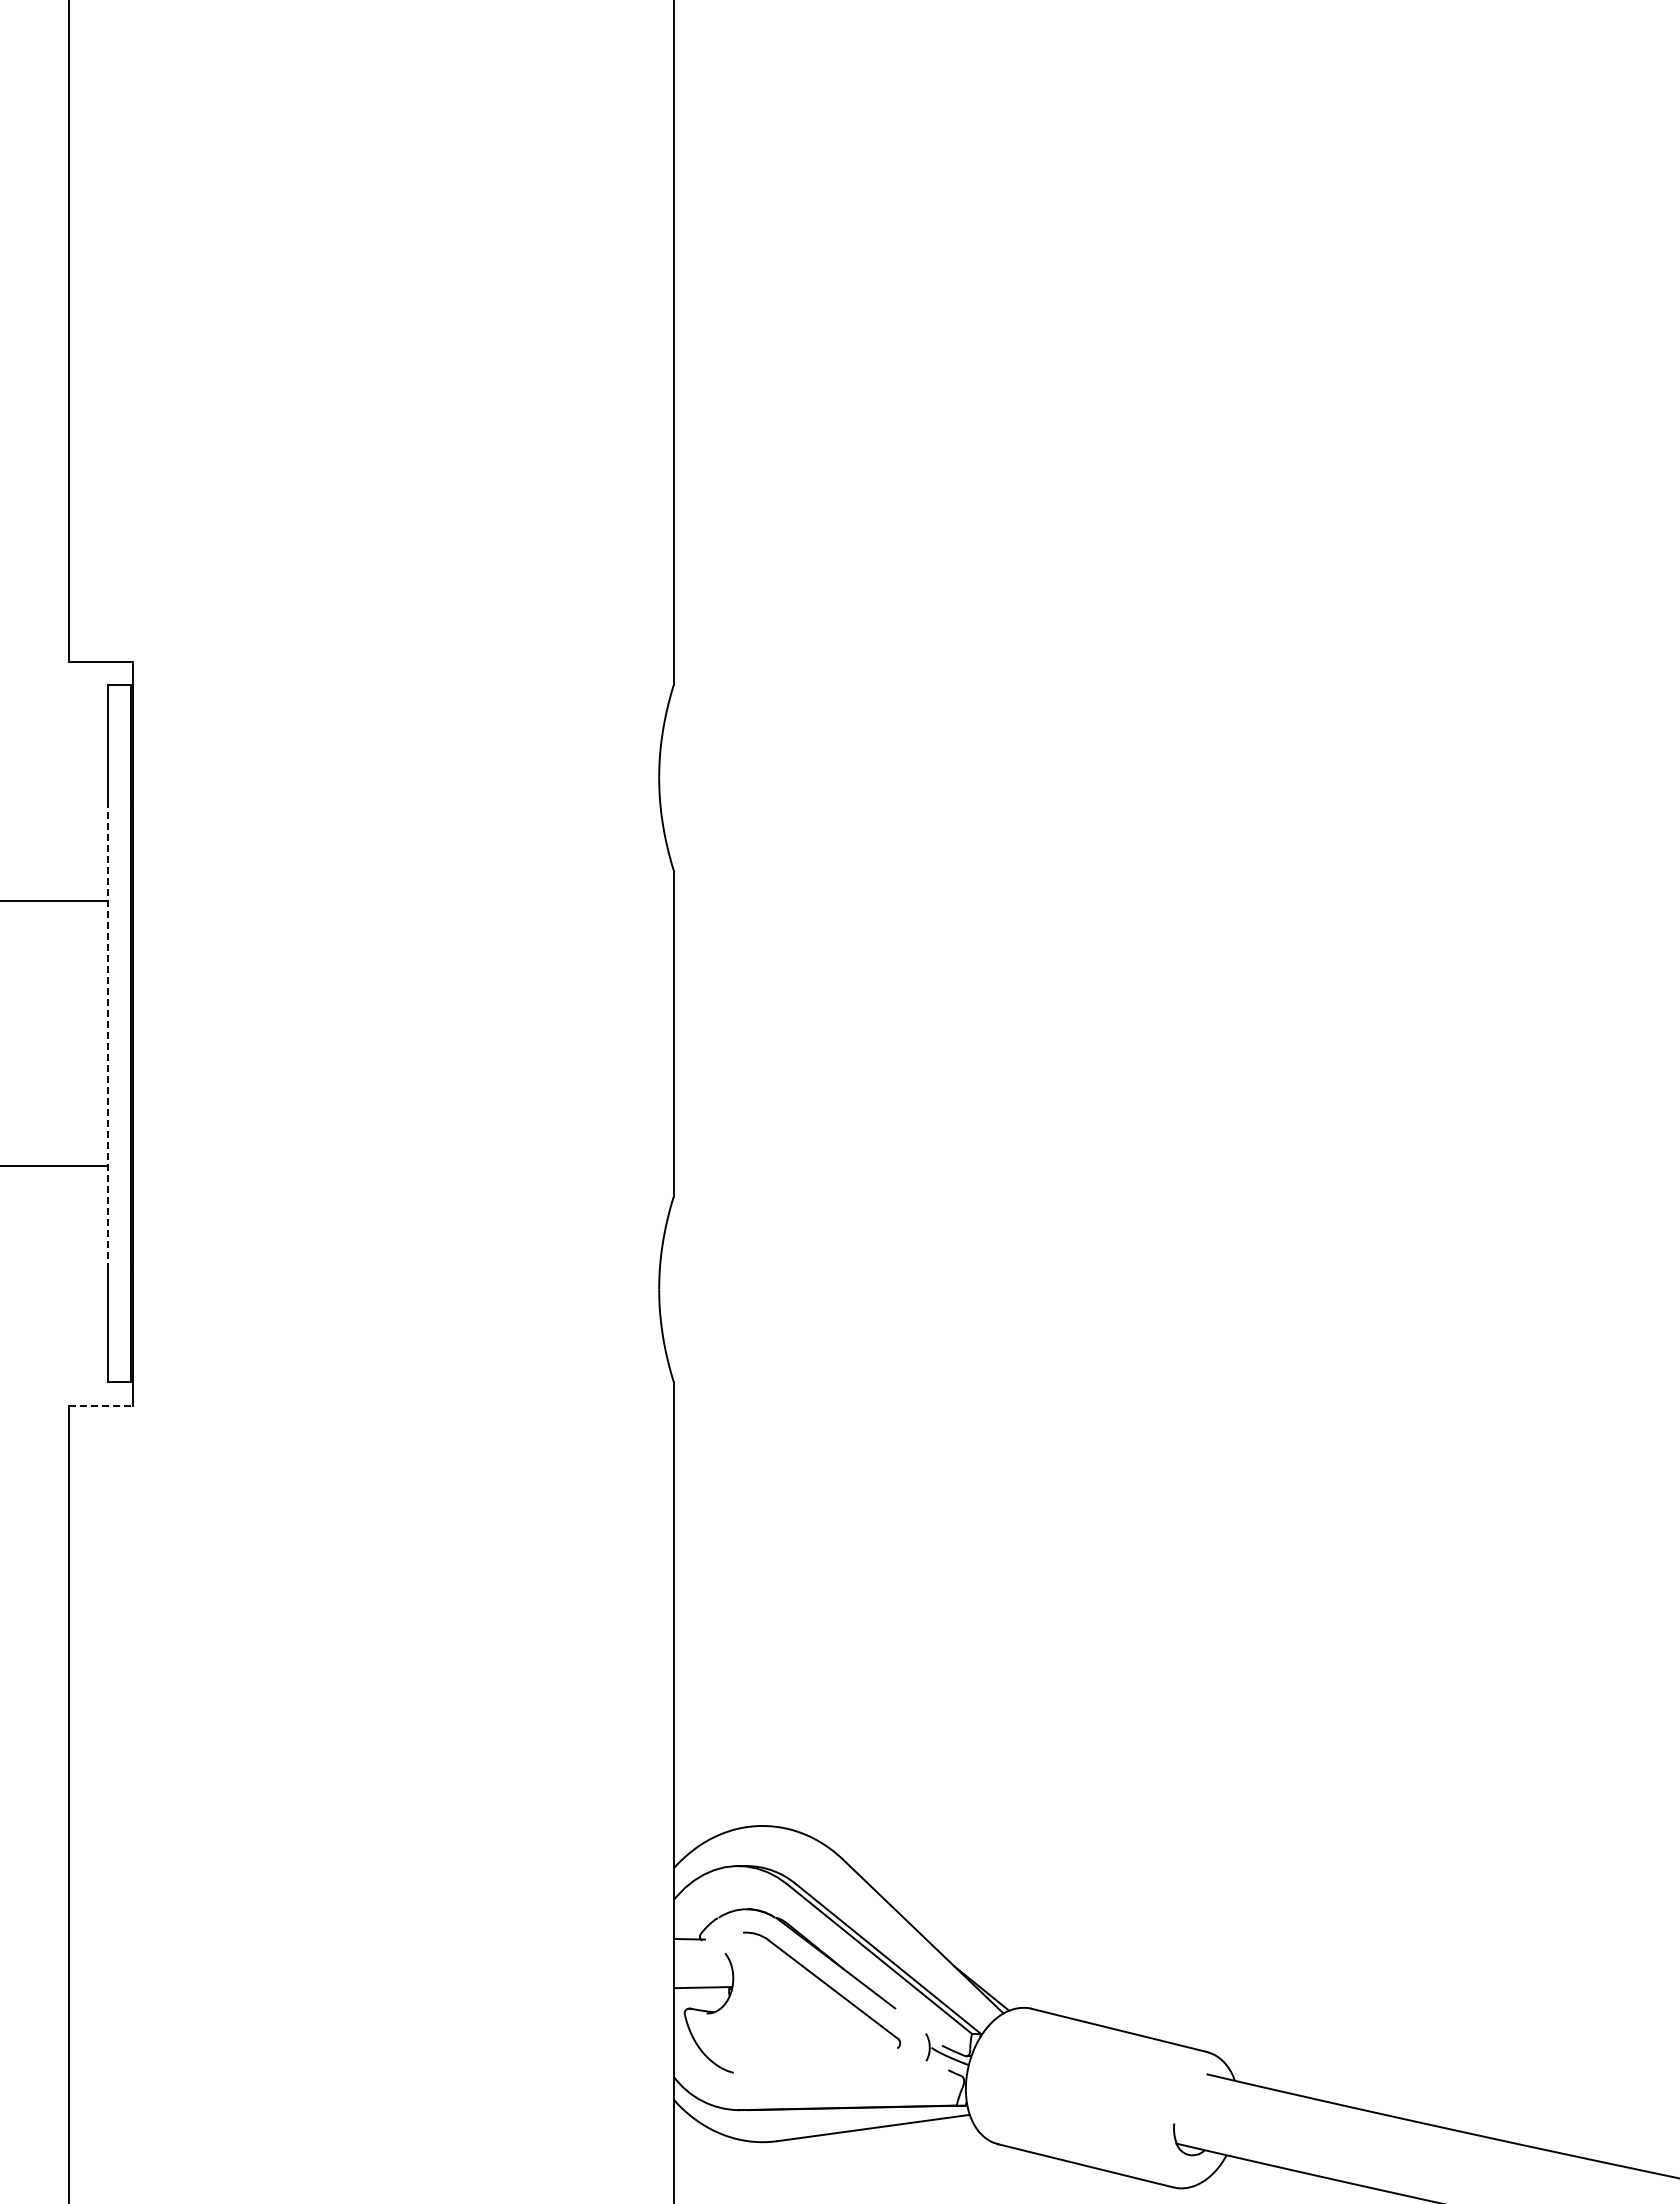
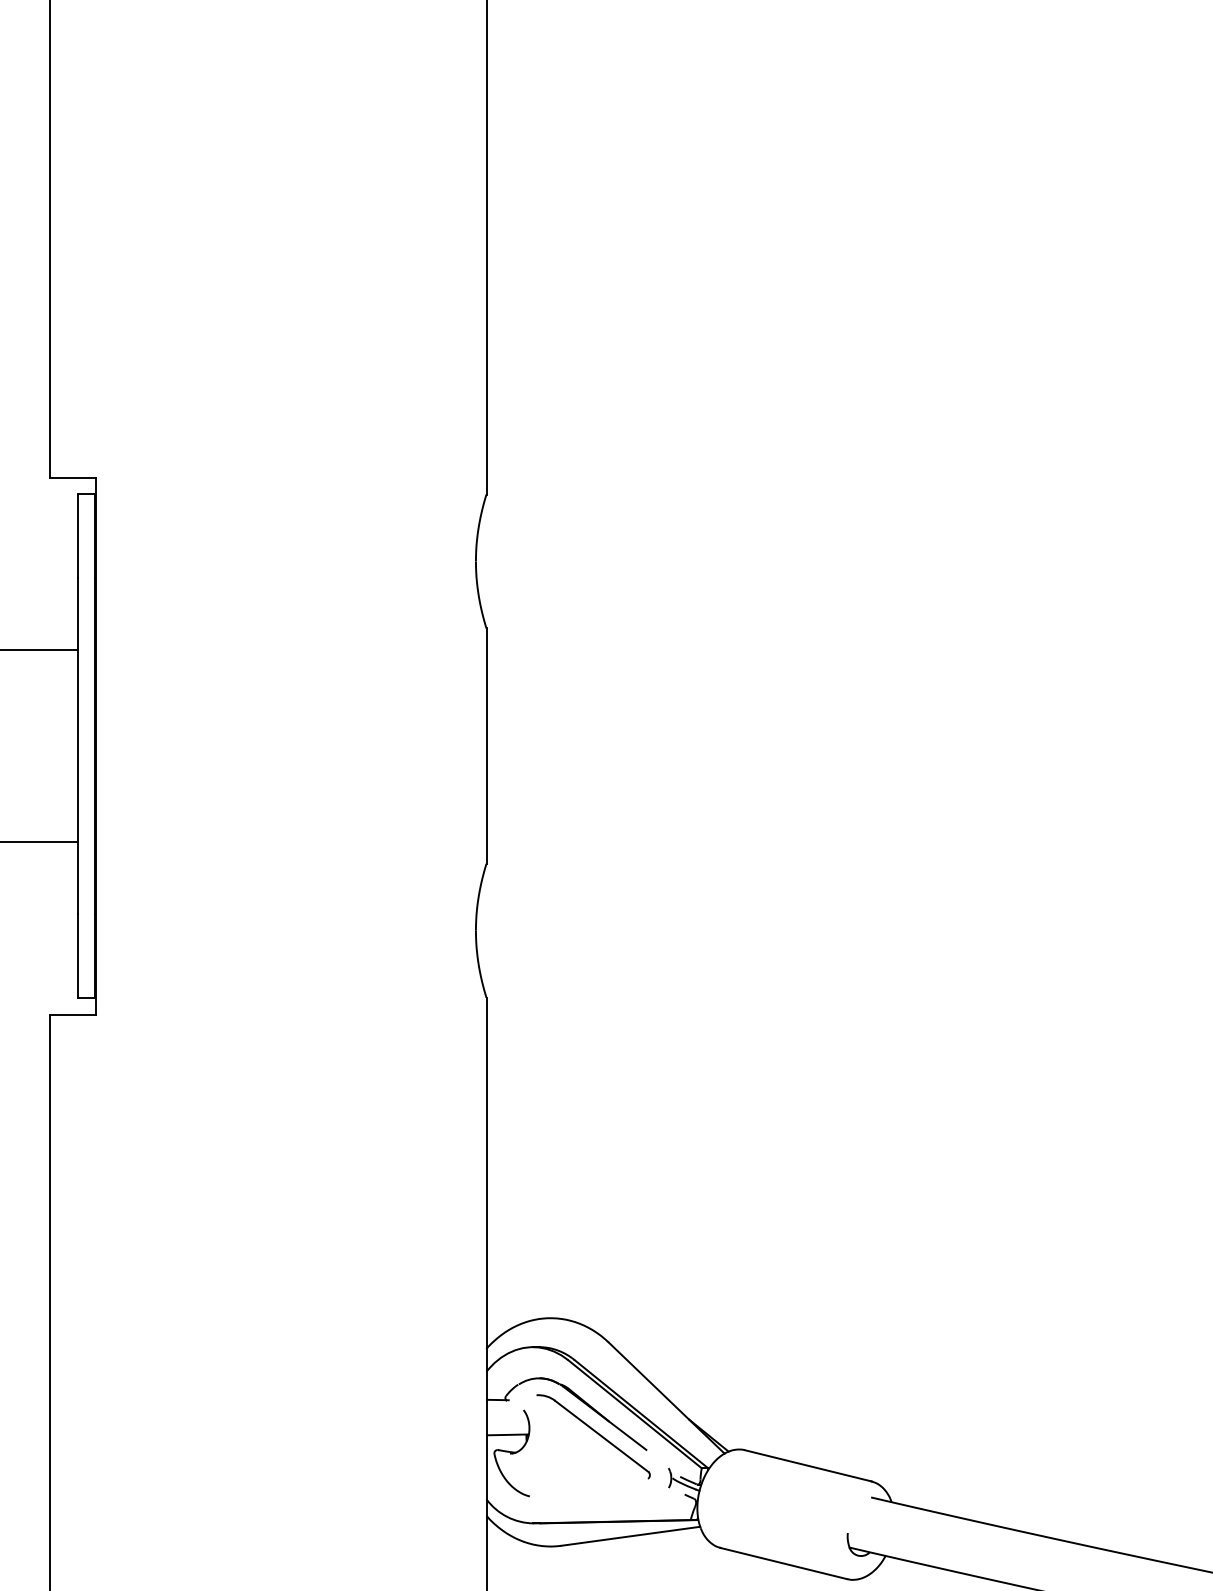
line: (107, 1034) -> (77, 746), dashed -> solid
line: (101, 1405) -> (73, 1014), dashed -> solid

